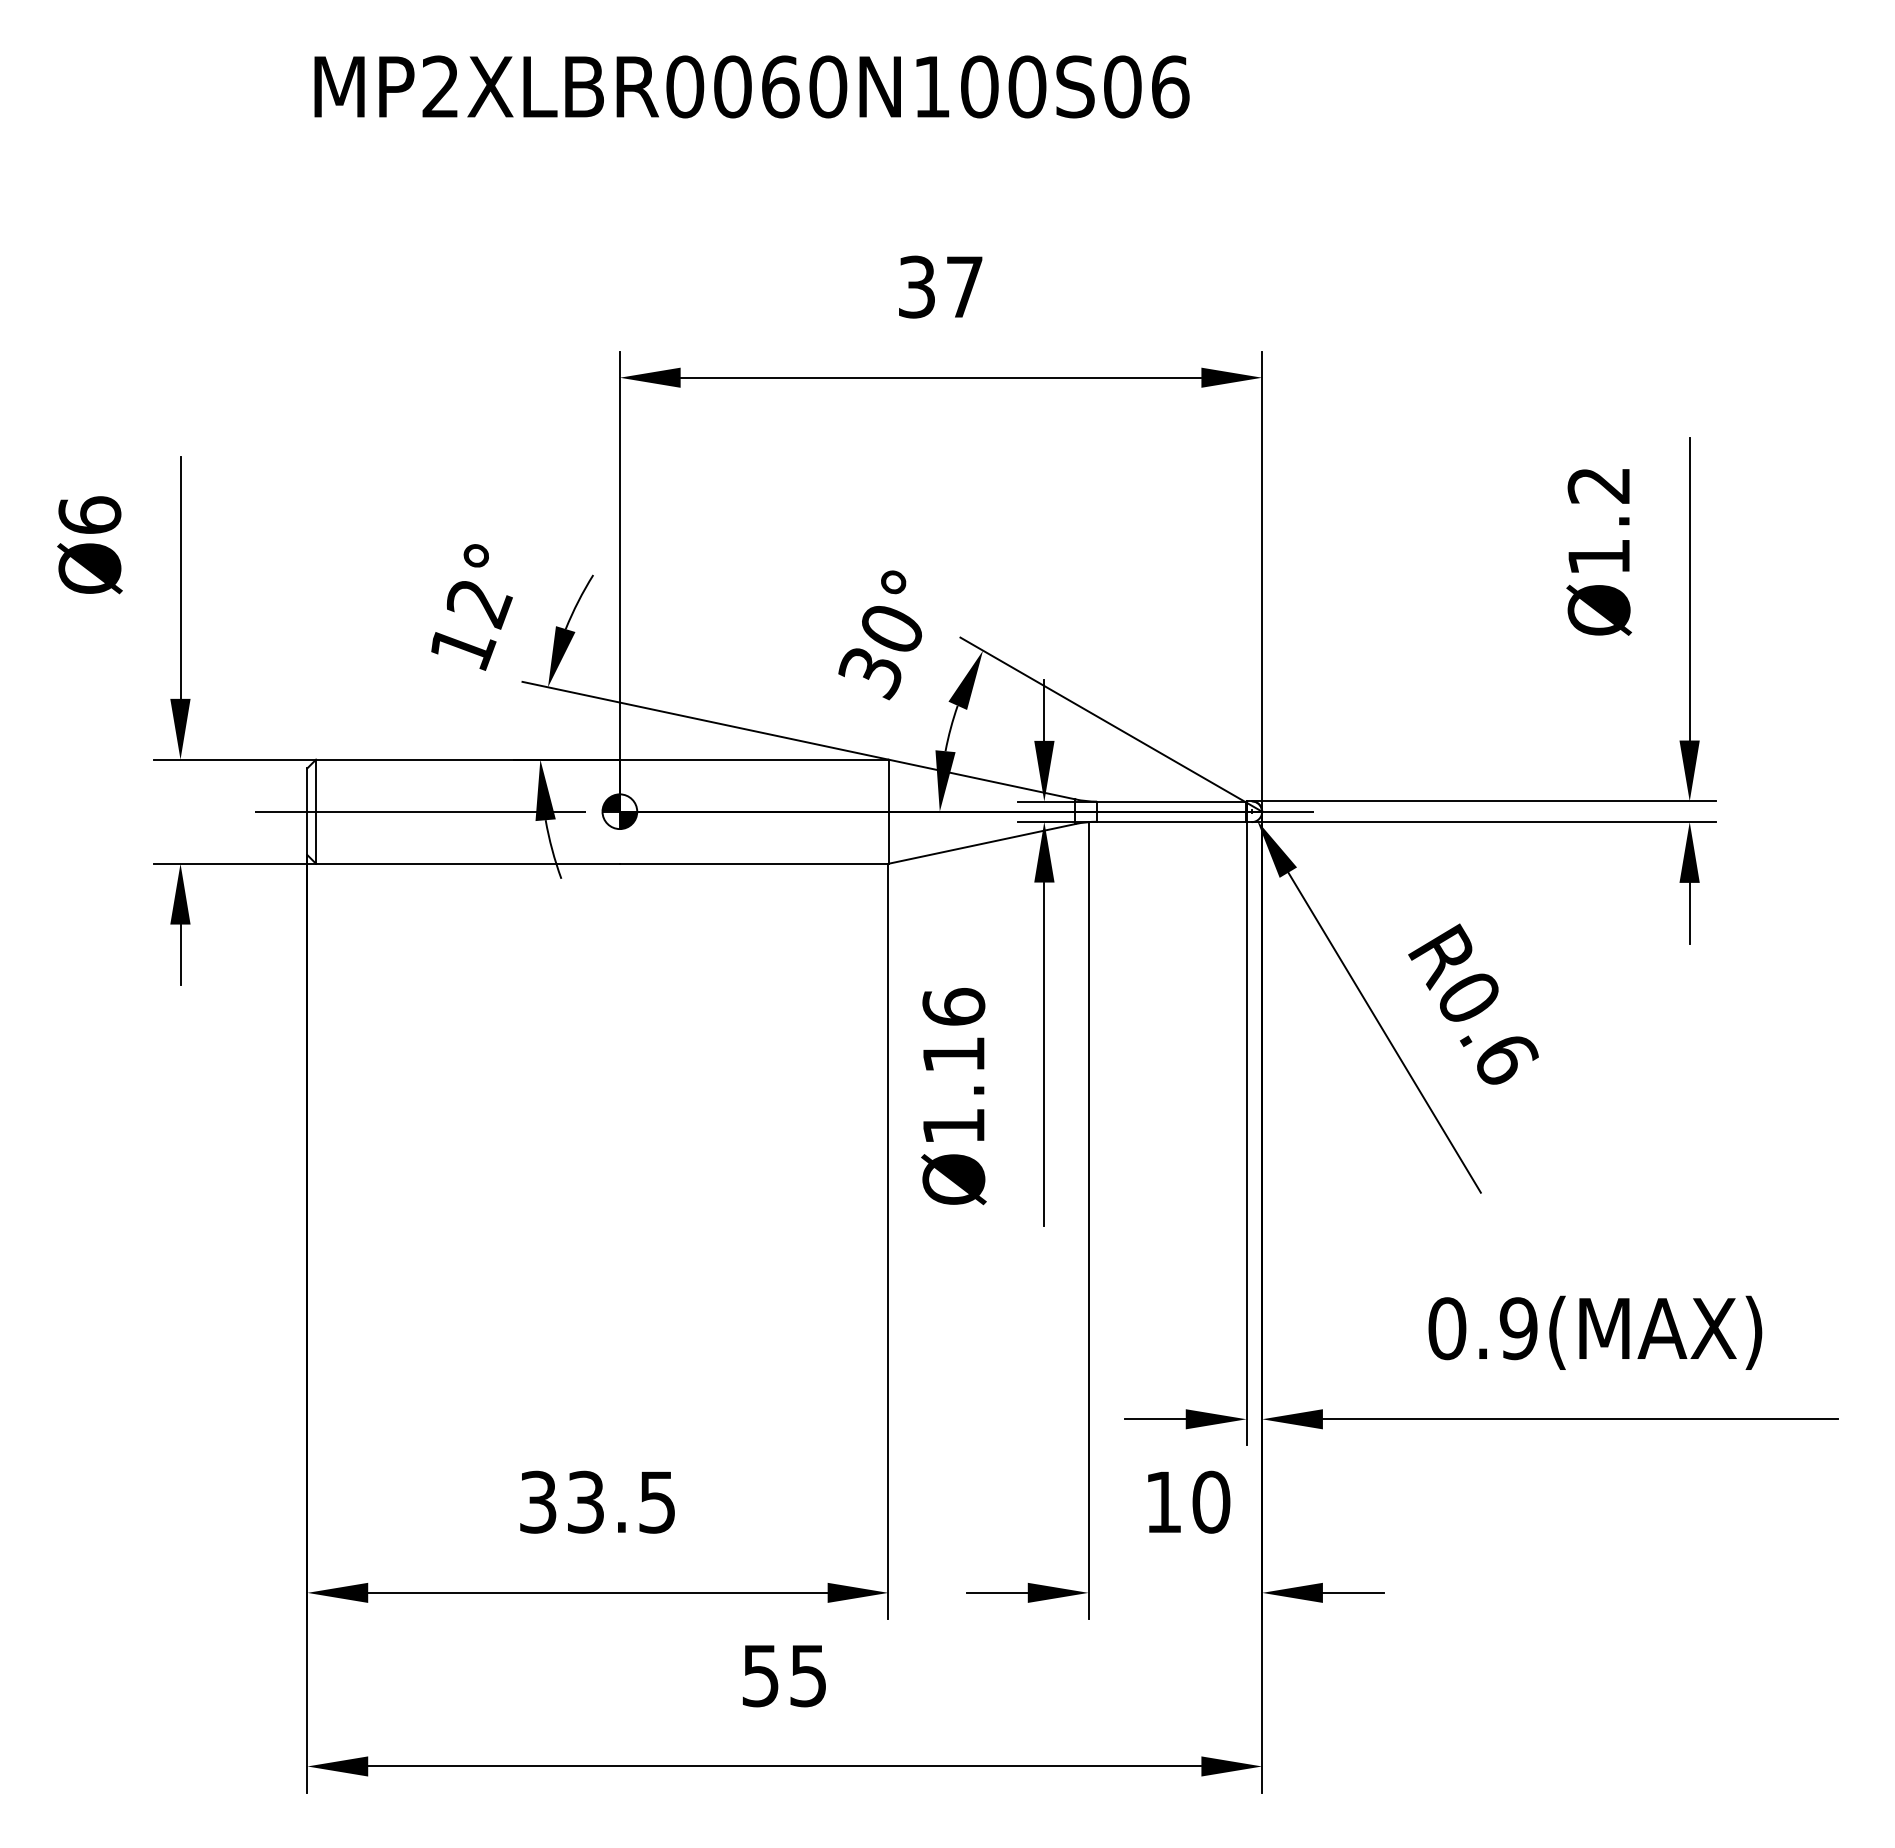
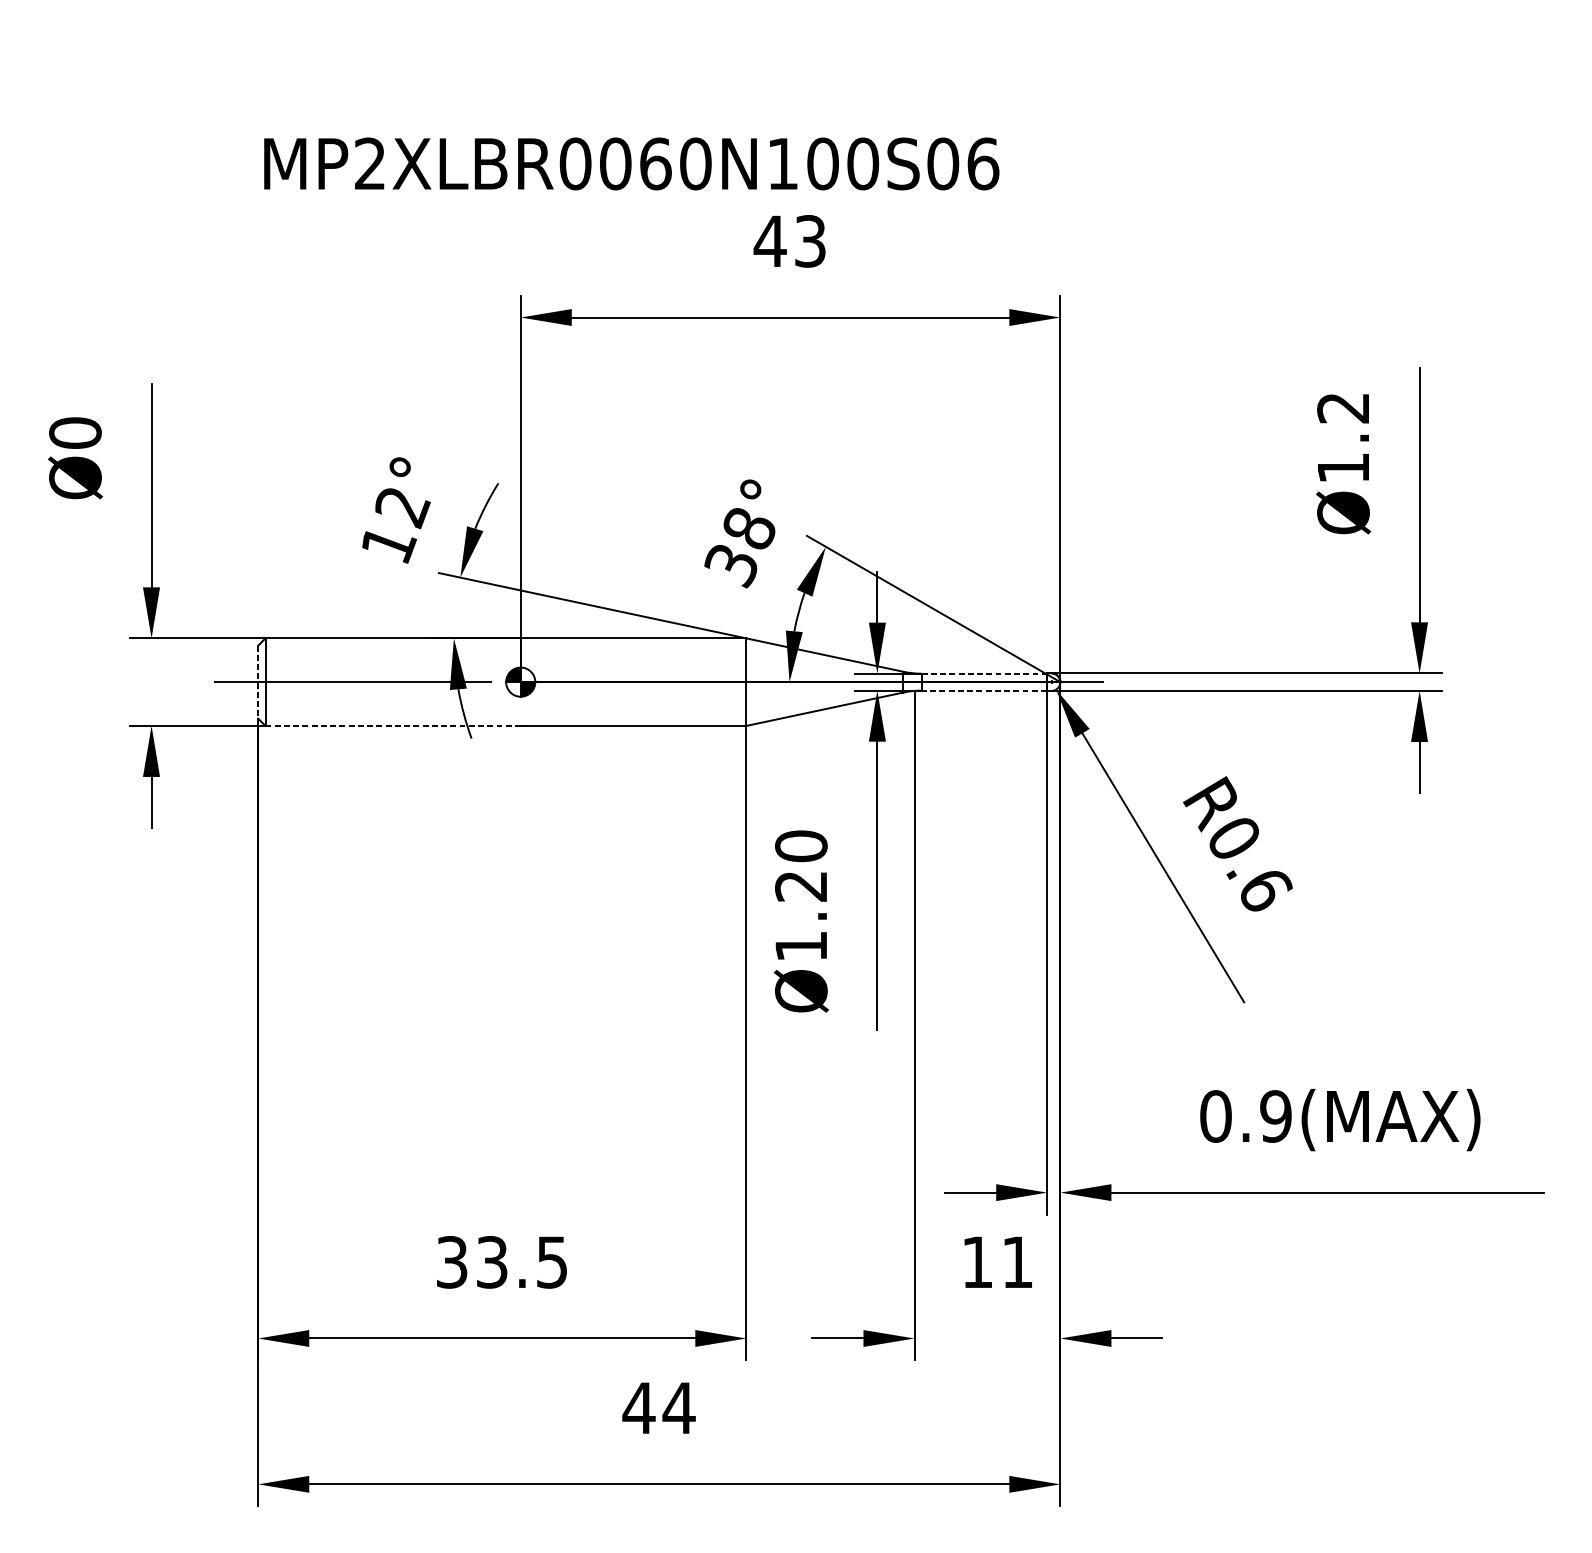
text: (751, 86) -> (631, 163), moved
text: (939, 286) -> (789, 240), 37 -> 43
text: (89, 515) -> (75, 433), Ø6 -> Ø0
text: (891, 628) -> (748, 528), 30° -> 38°
line: (1171, 801) -> (984, 673), solid -> dashed
line: (307, 812) -> (258, 682), solid -> dashed
line: (1171, 821) -> (984, 690), solid -> dashed
line: (467, 863) -> (392, 725), solid -> dashed
text: (953, 1030) -> (801, 865), Ø1.16 -> Ø1.20
text: (1211, 1501) -> (1017, 1261), 10 -> 11
text: (784, 1676) -> (659, 1408), 55 -> 44

